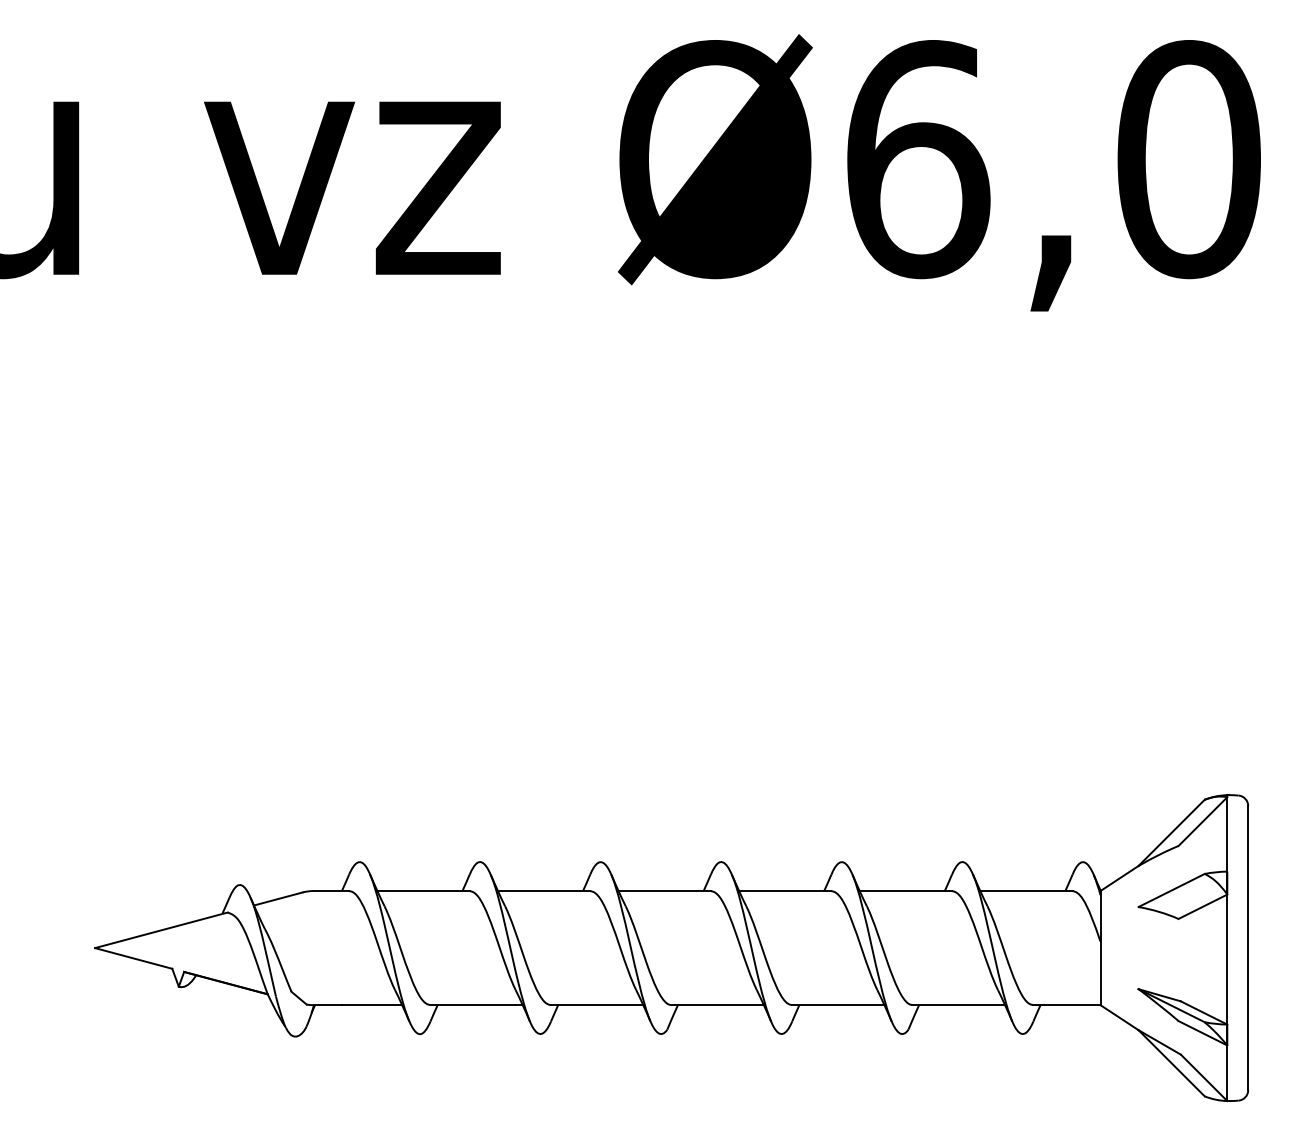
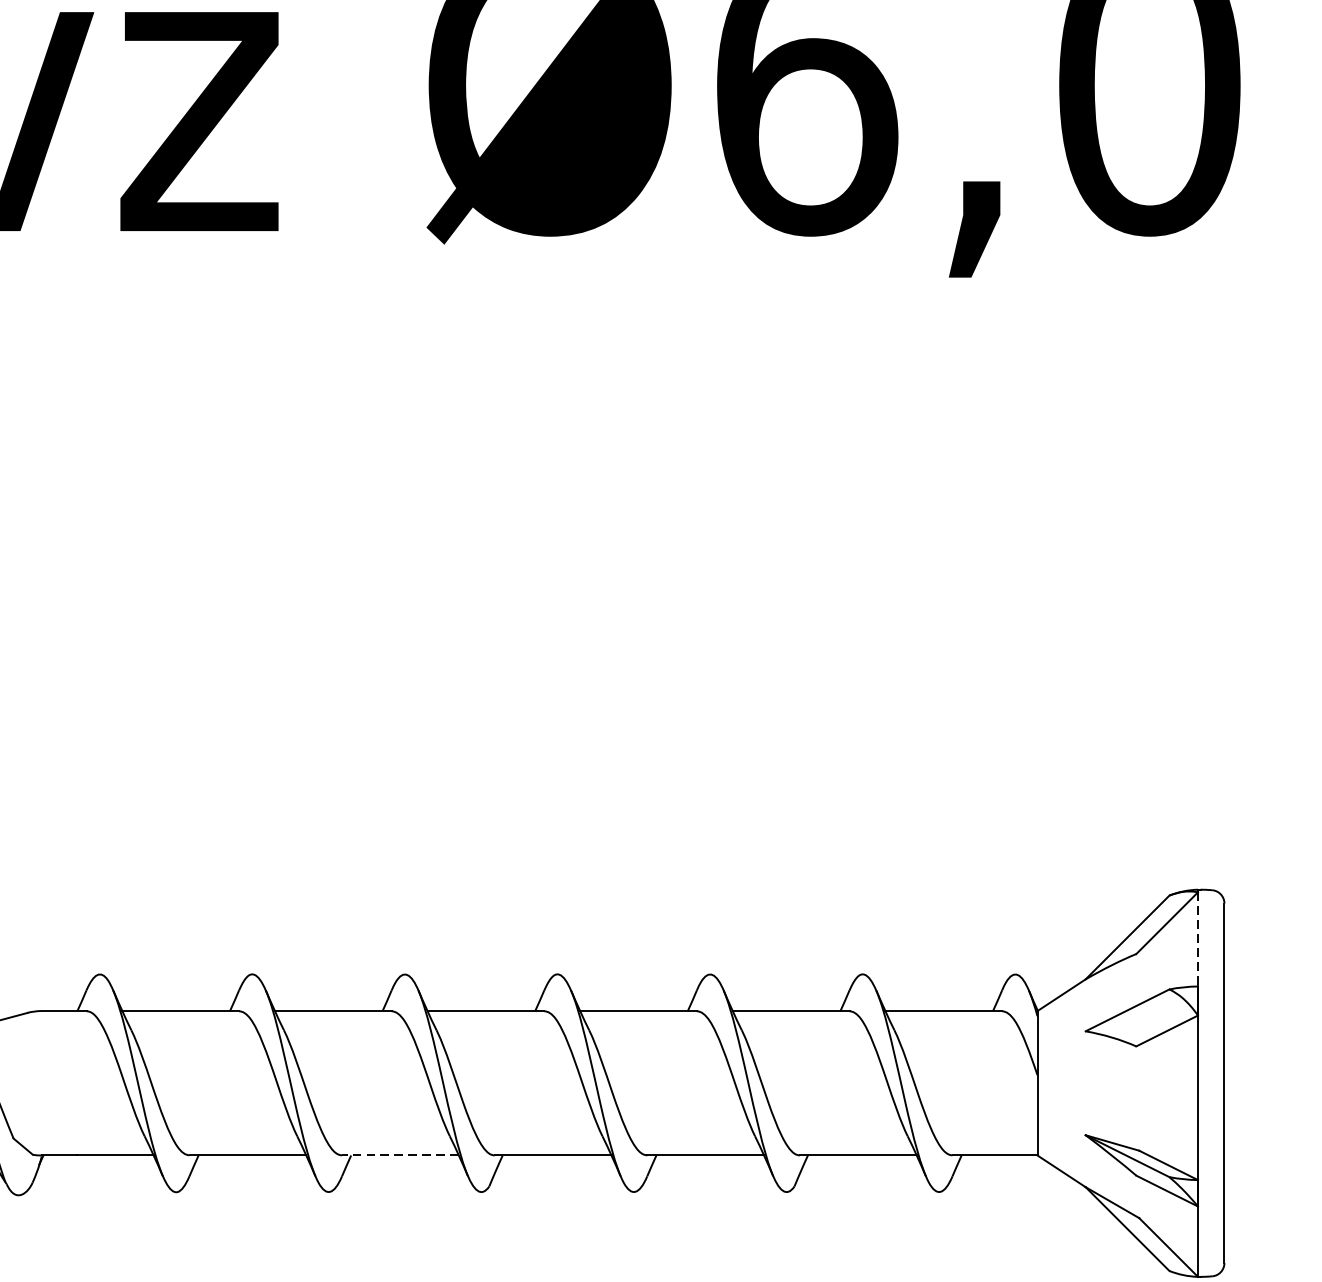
line: (1227, 834) -> (1198, 939), solid -> dashed
line: (596, 1005) -> (399, 1155), solid -> dashed

